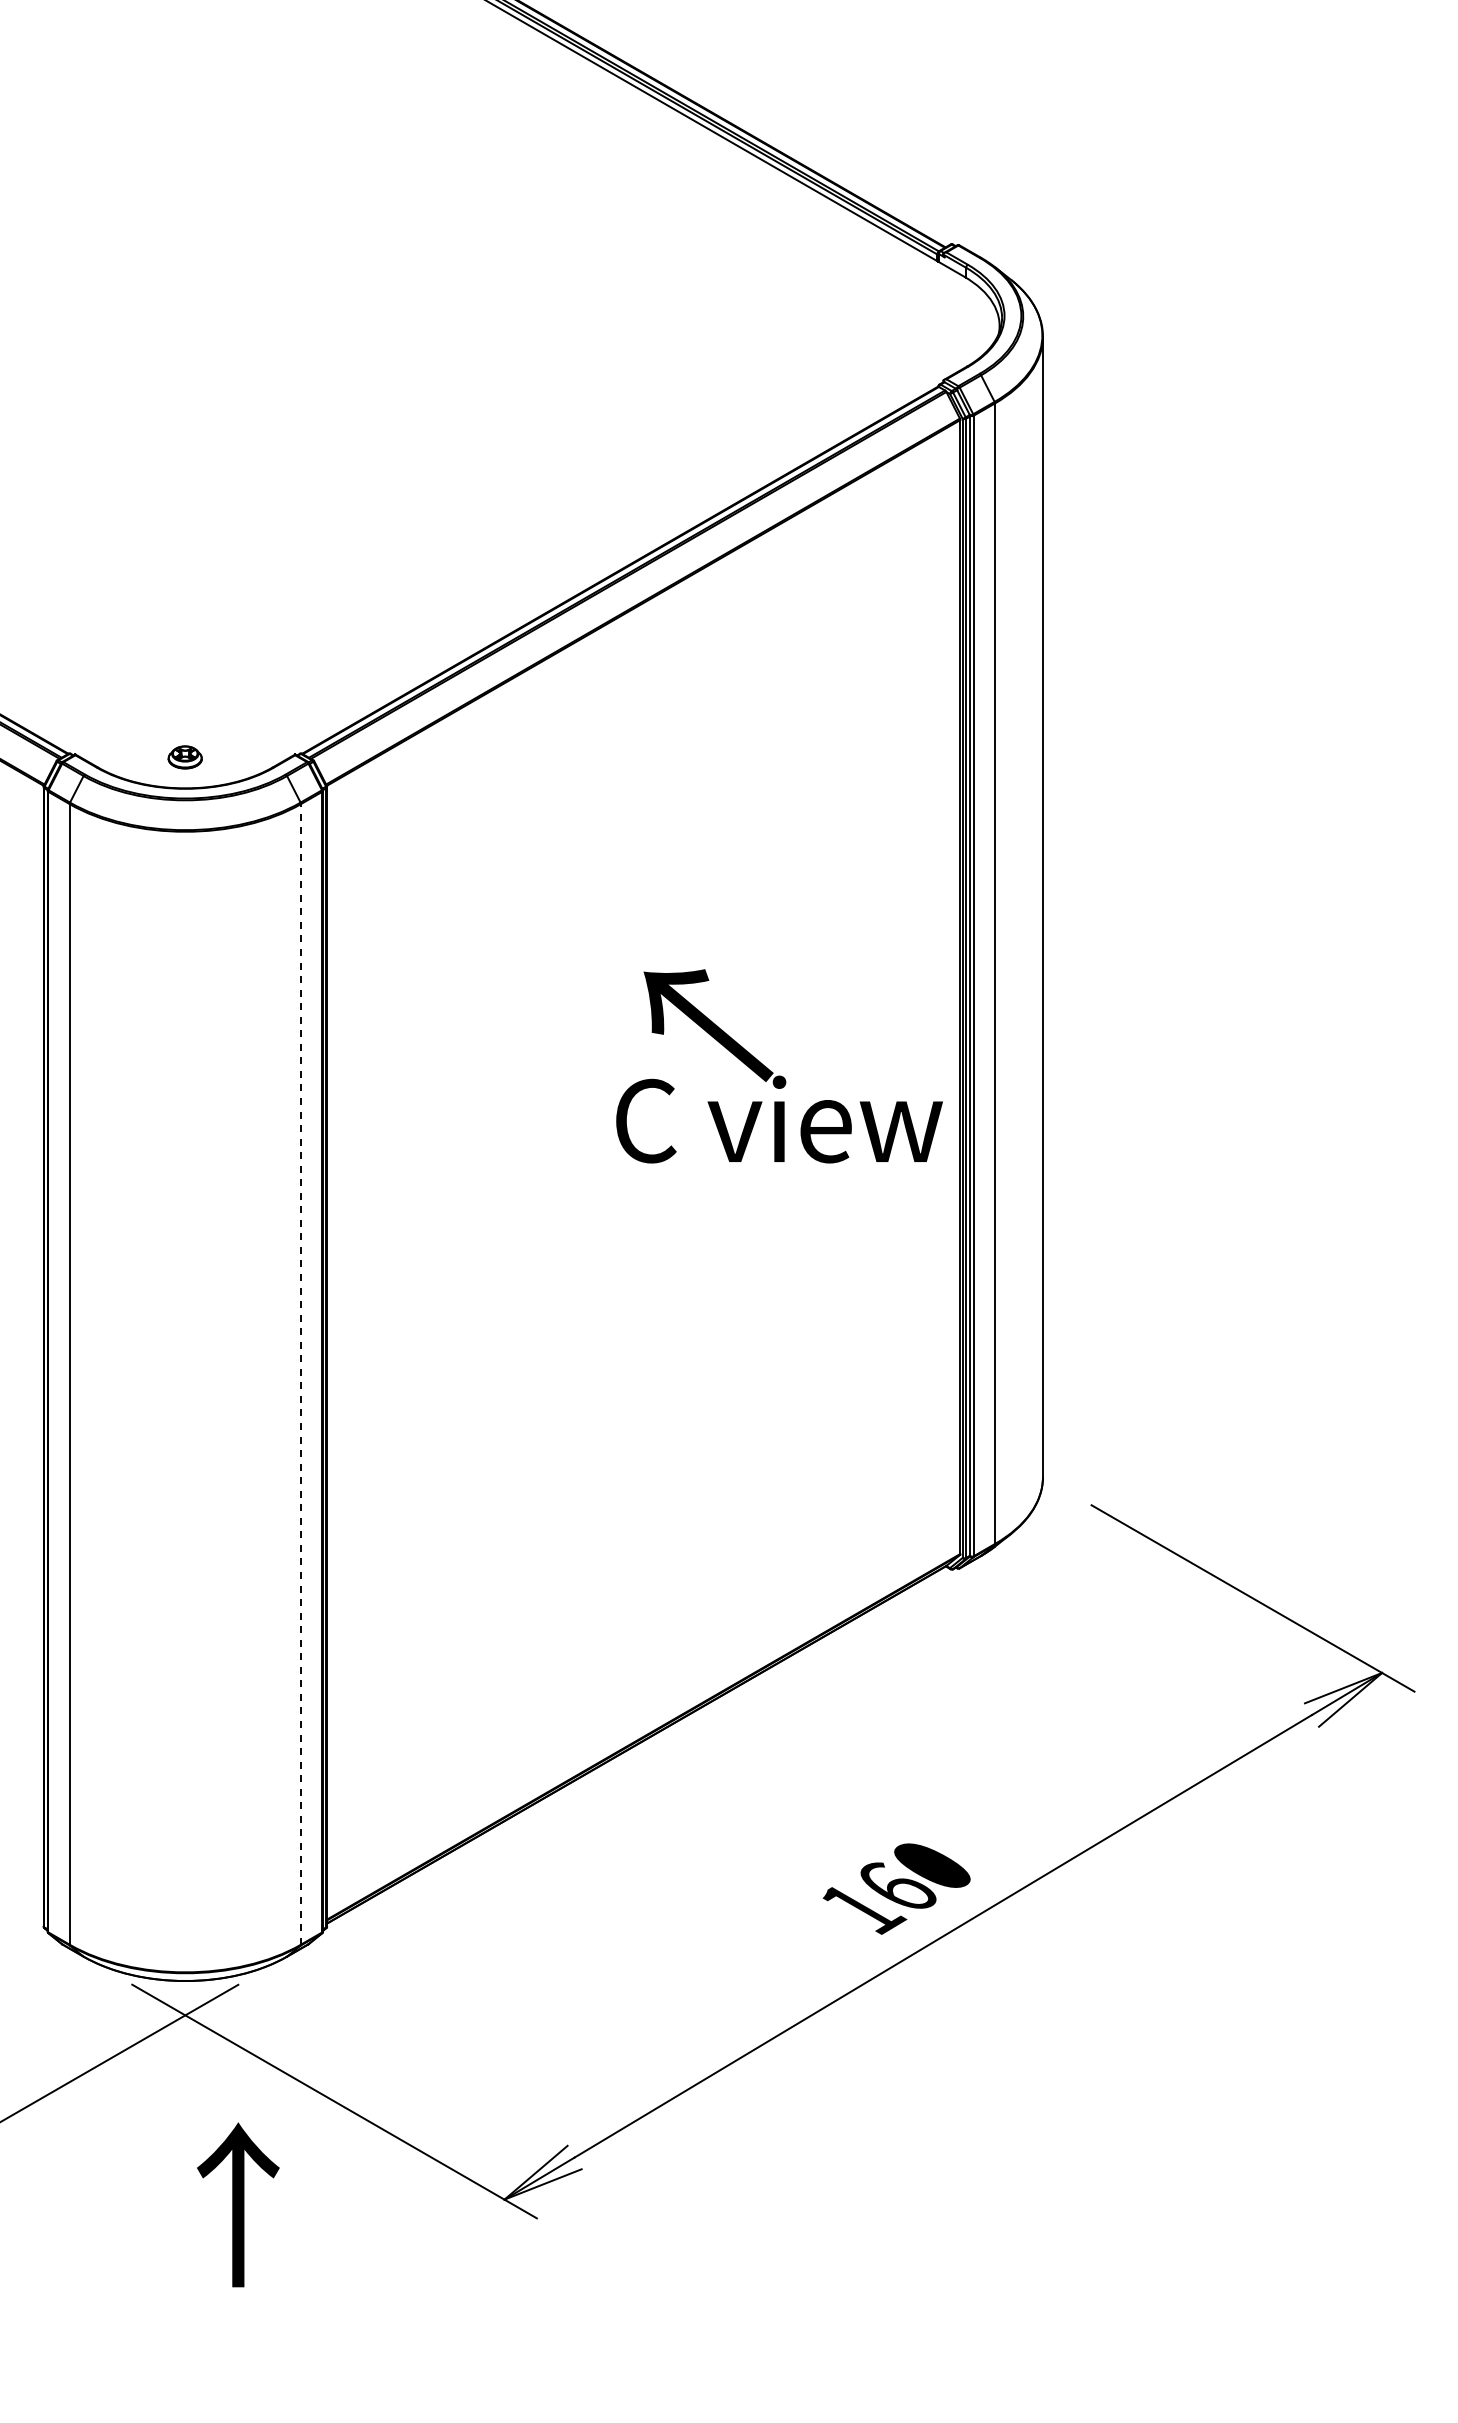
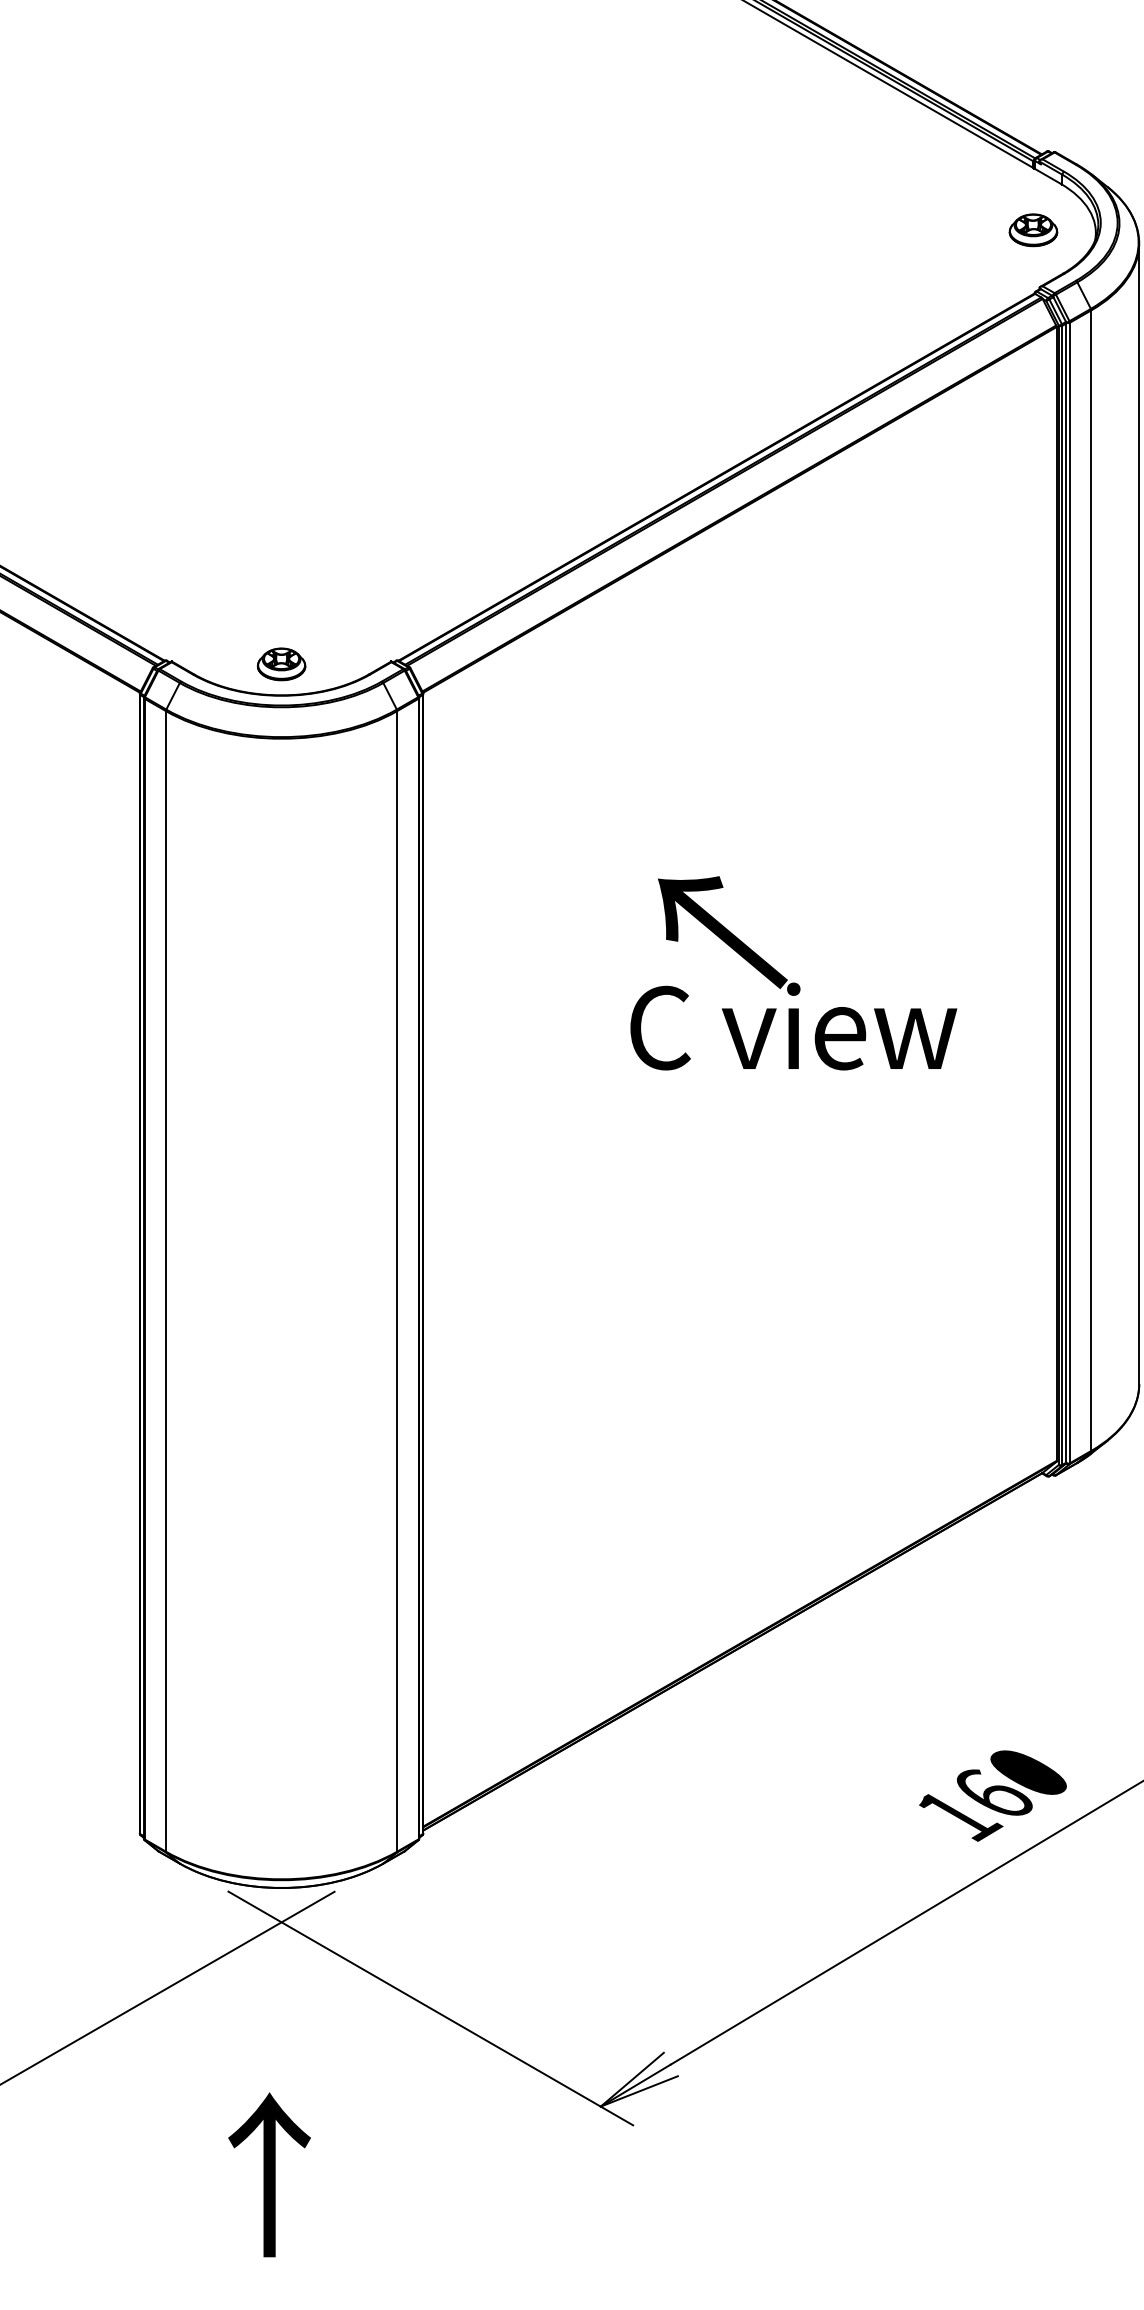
part: (936, 323) -> (1032, 230), added
part: (184, 757) -> (280, 664), size x1.43
text: (779, 1066) -> (793, 973), moved
line: (301, 1373) -> (397, 1280), dashed -> solid
text: (238, 2204) -> (269, 2174), moved

